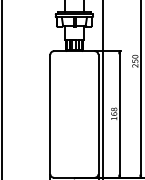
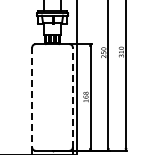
line: (98, 114) -> (72, 97), solid -> dashed
line: (50, 115) -> (32, 98), solid -> dashed

